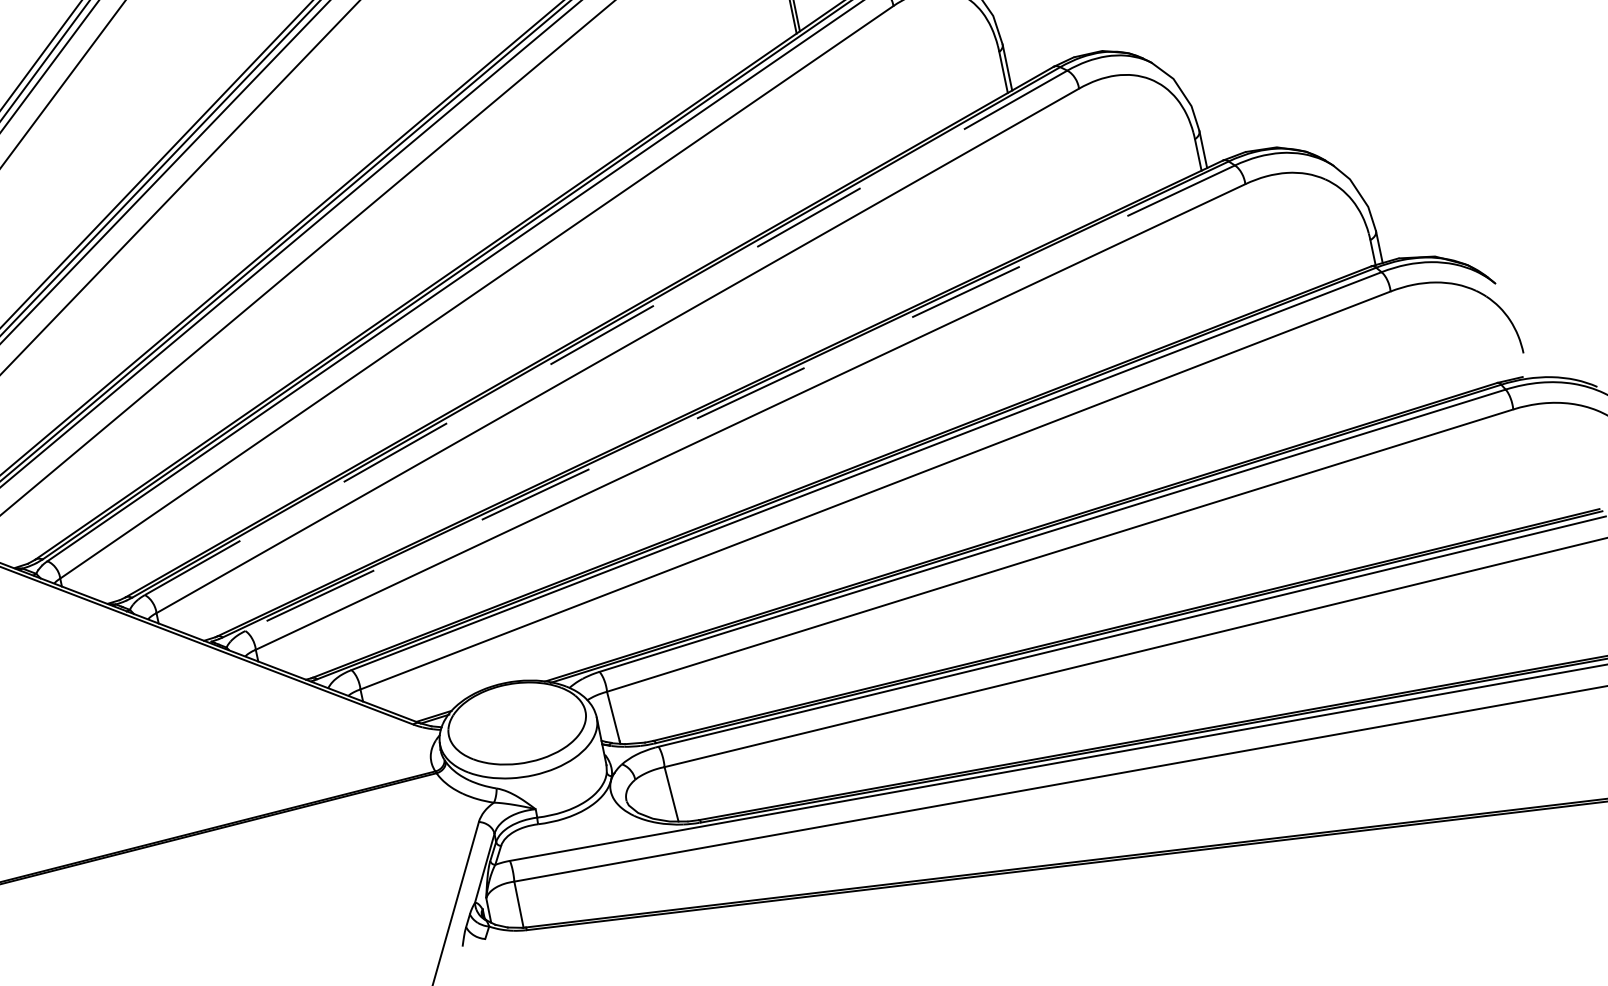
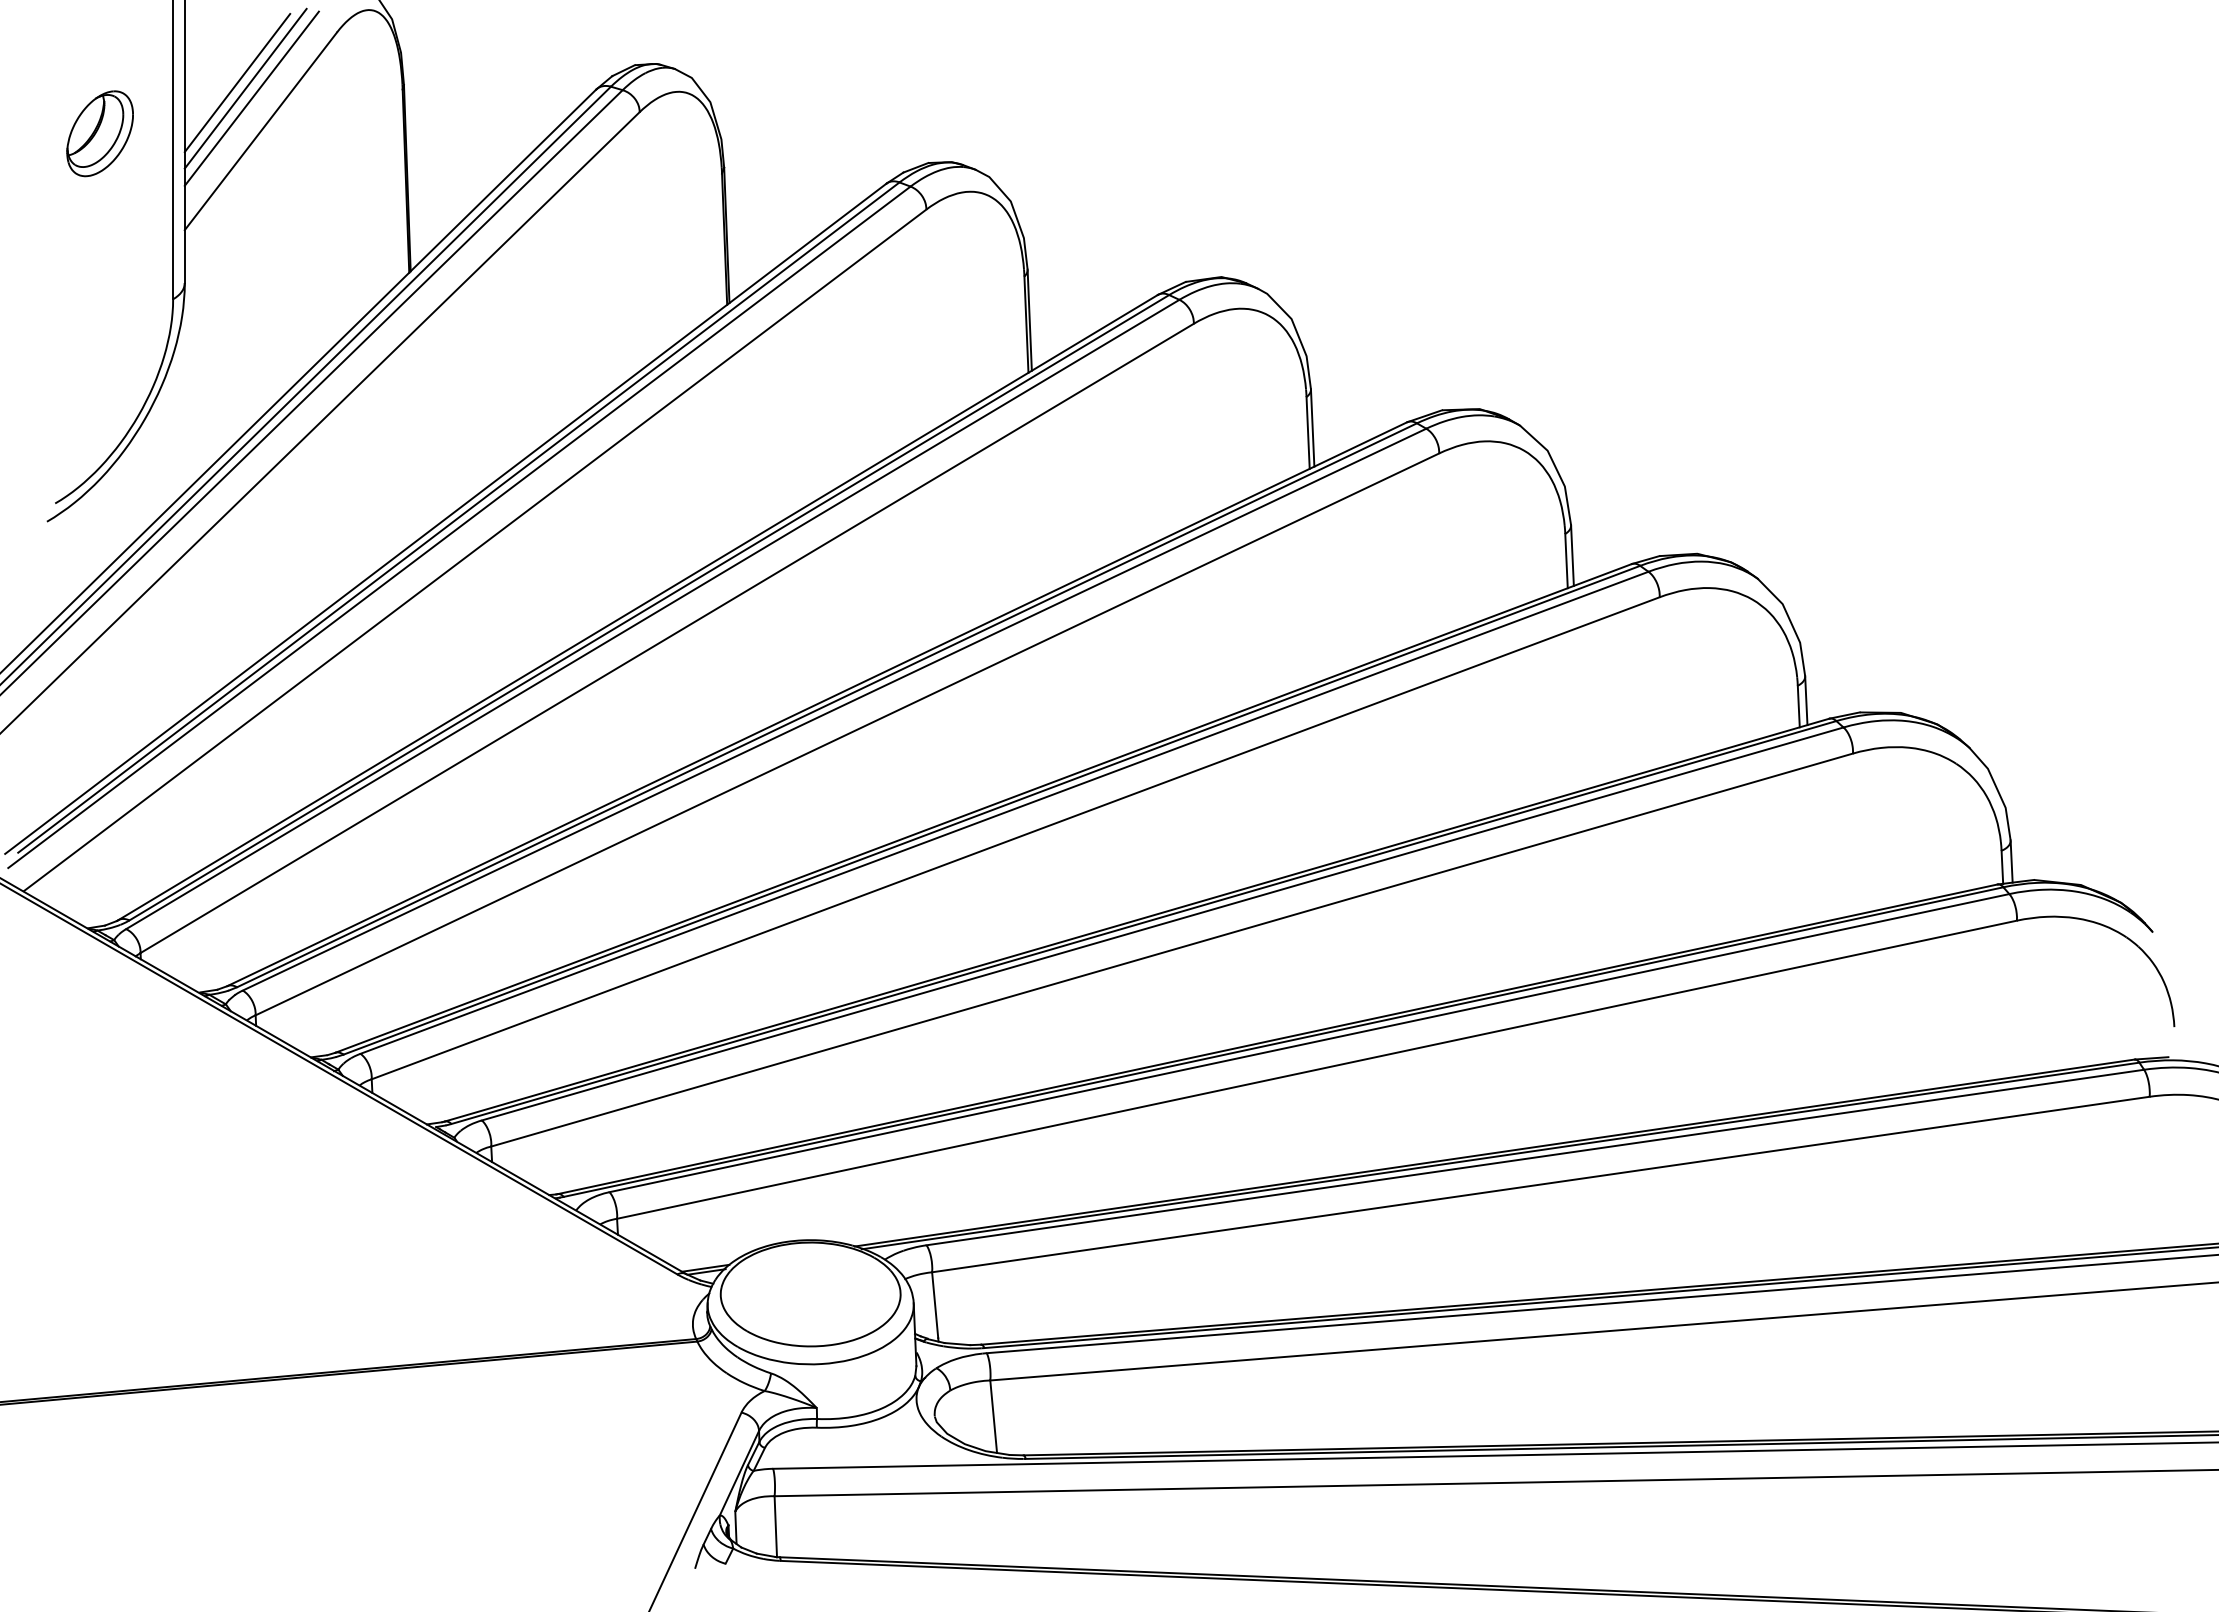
line: (606, 332) -> (1004, 812), dashed -> solid
line: (739, 397) -> (1162, 923), dashed -> solid

